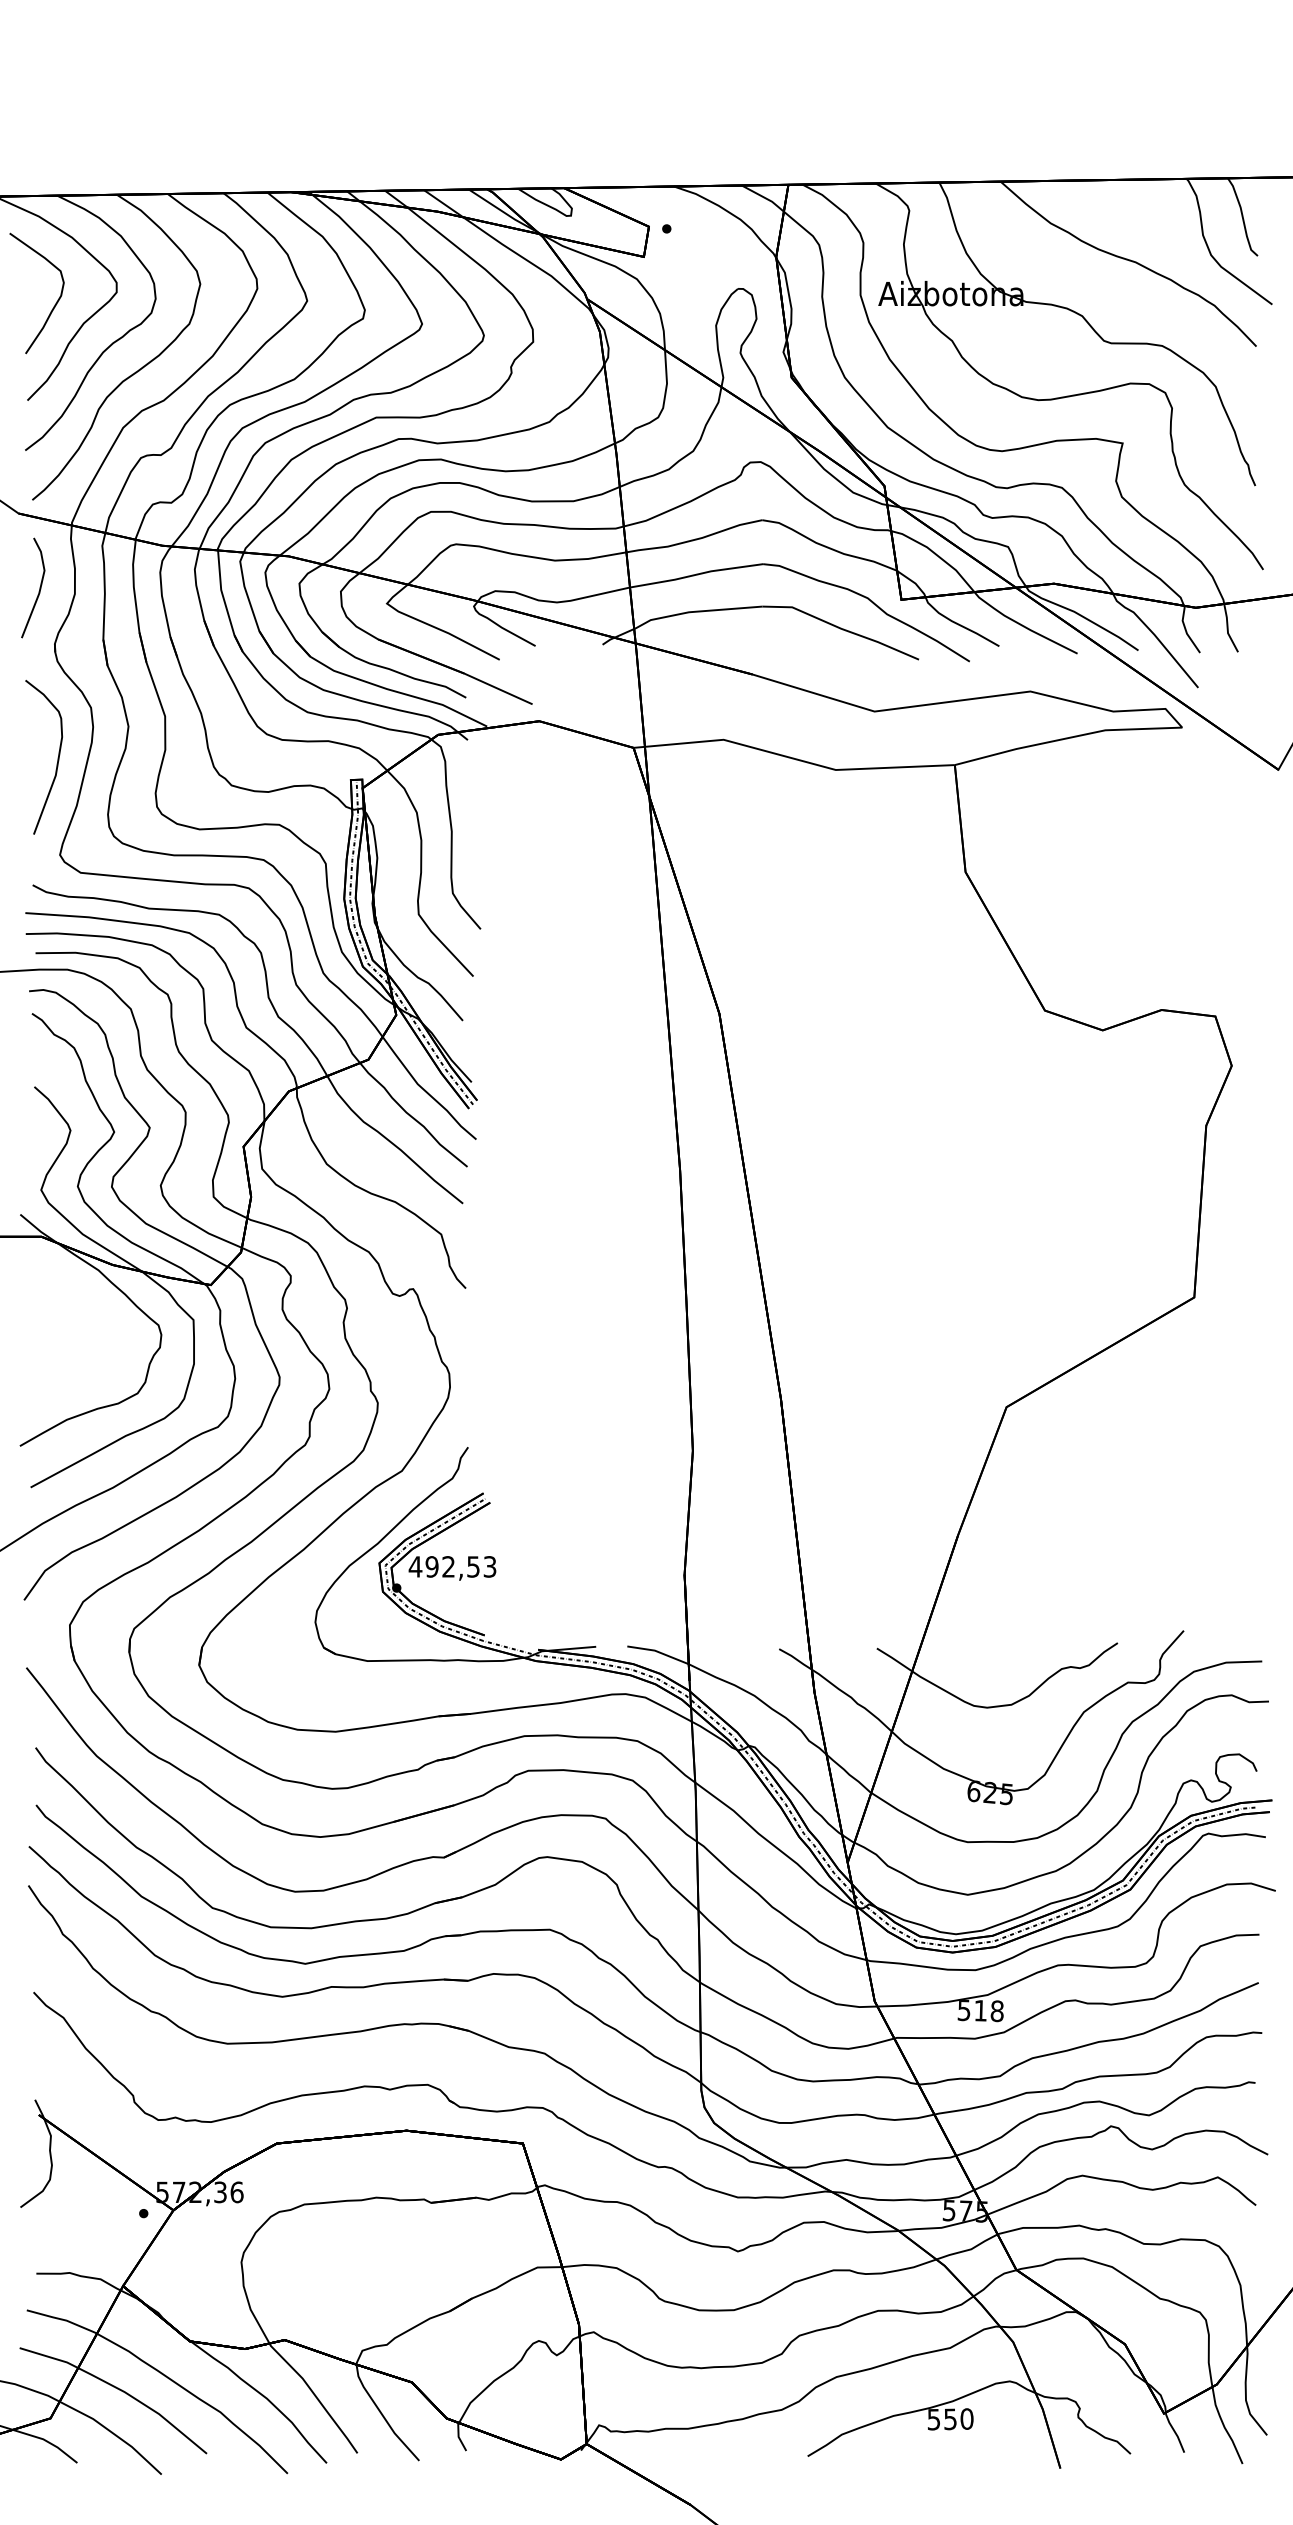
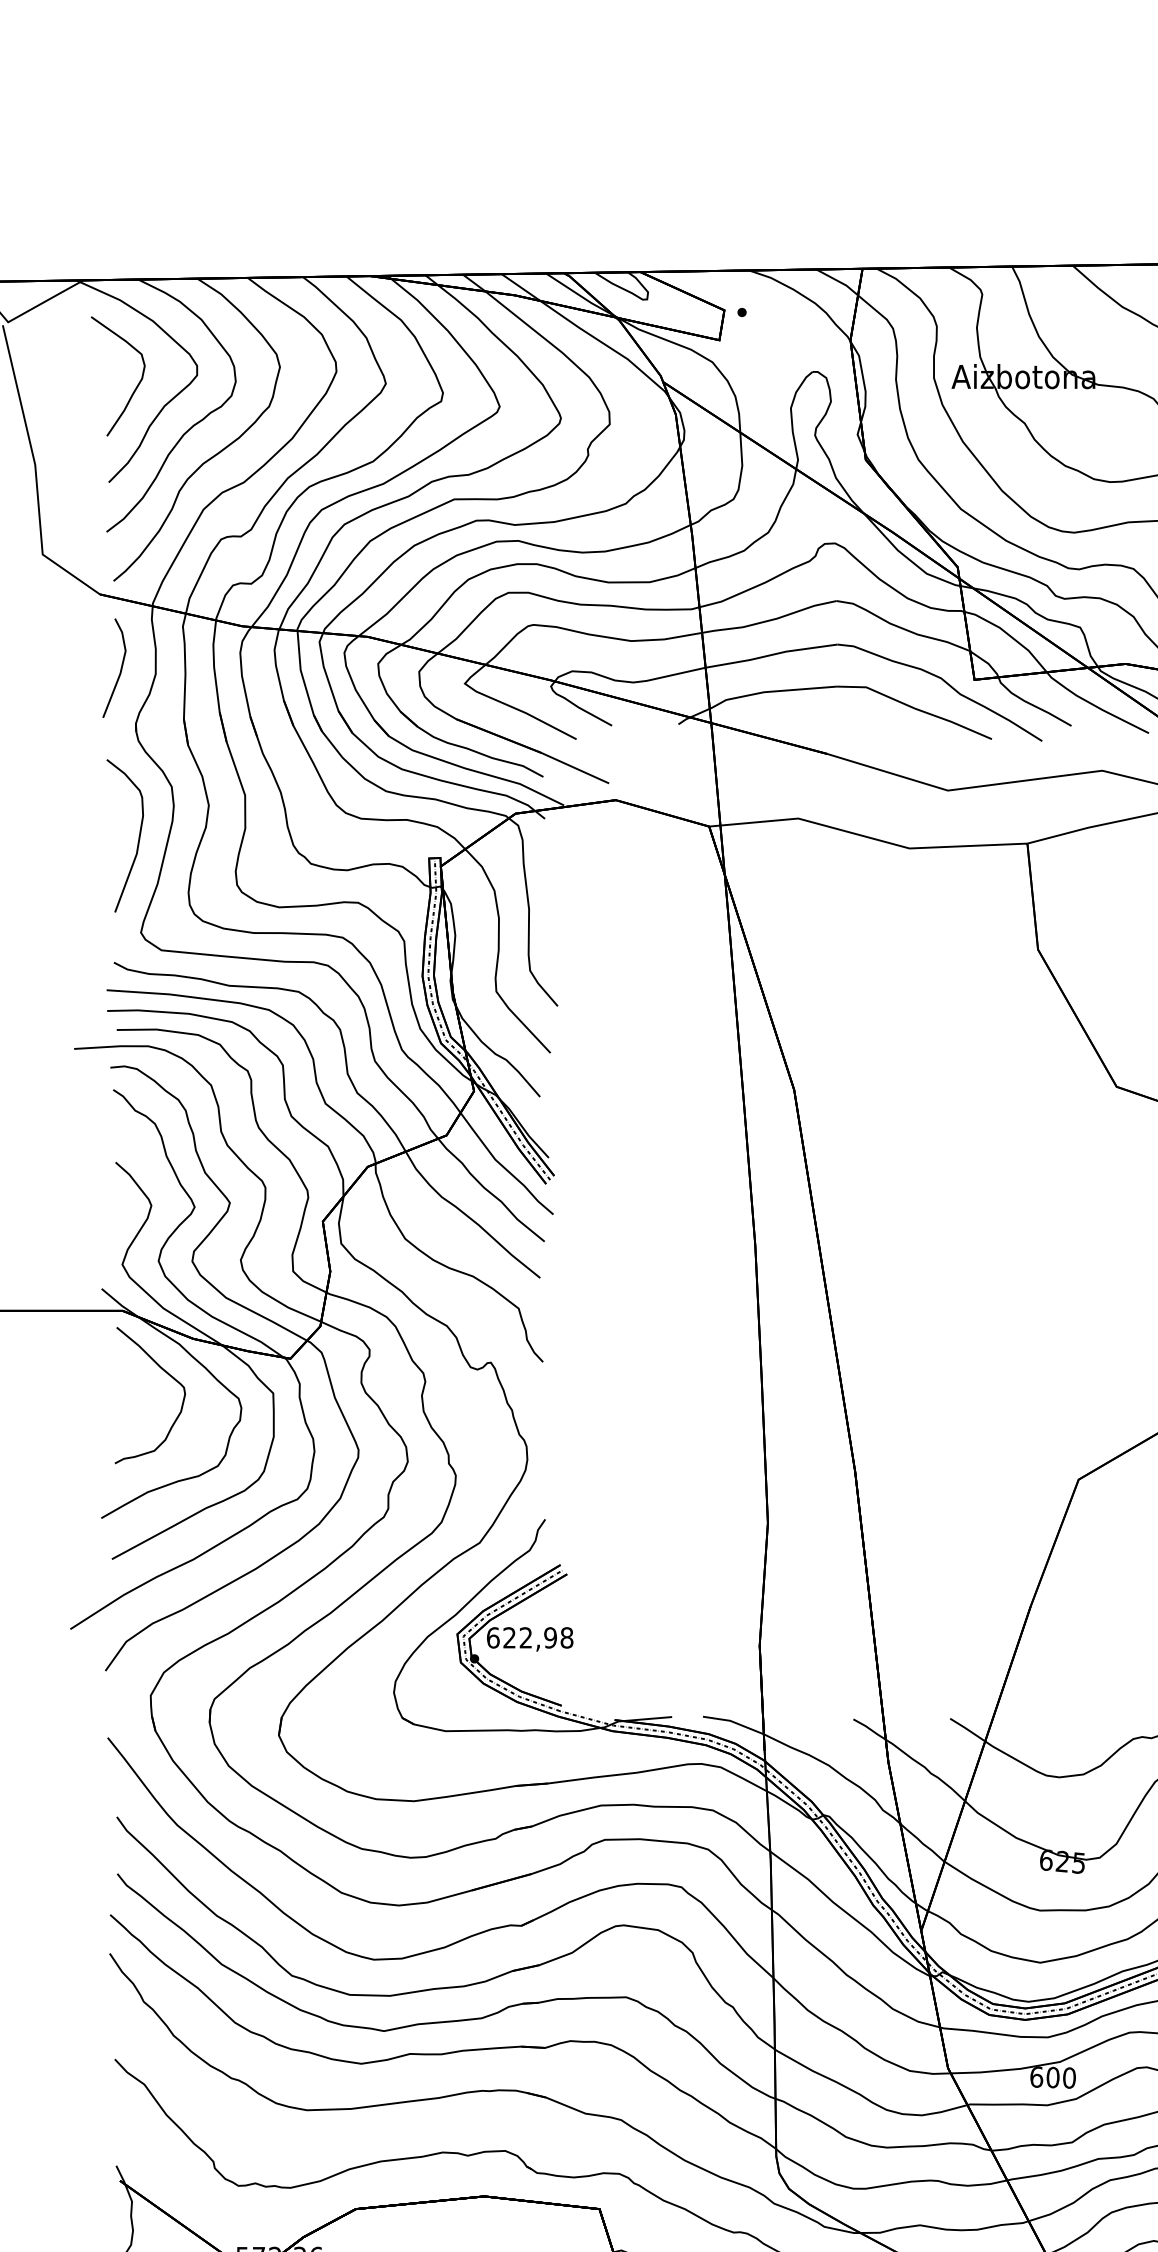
curve: (88, 1302) -> (169, 1375), added
text: (452, 1566) -> (529, 1637), 492,53 -> 622,98
text: (980, 2010) -> (1052, 2077), 518 -> 600

